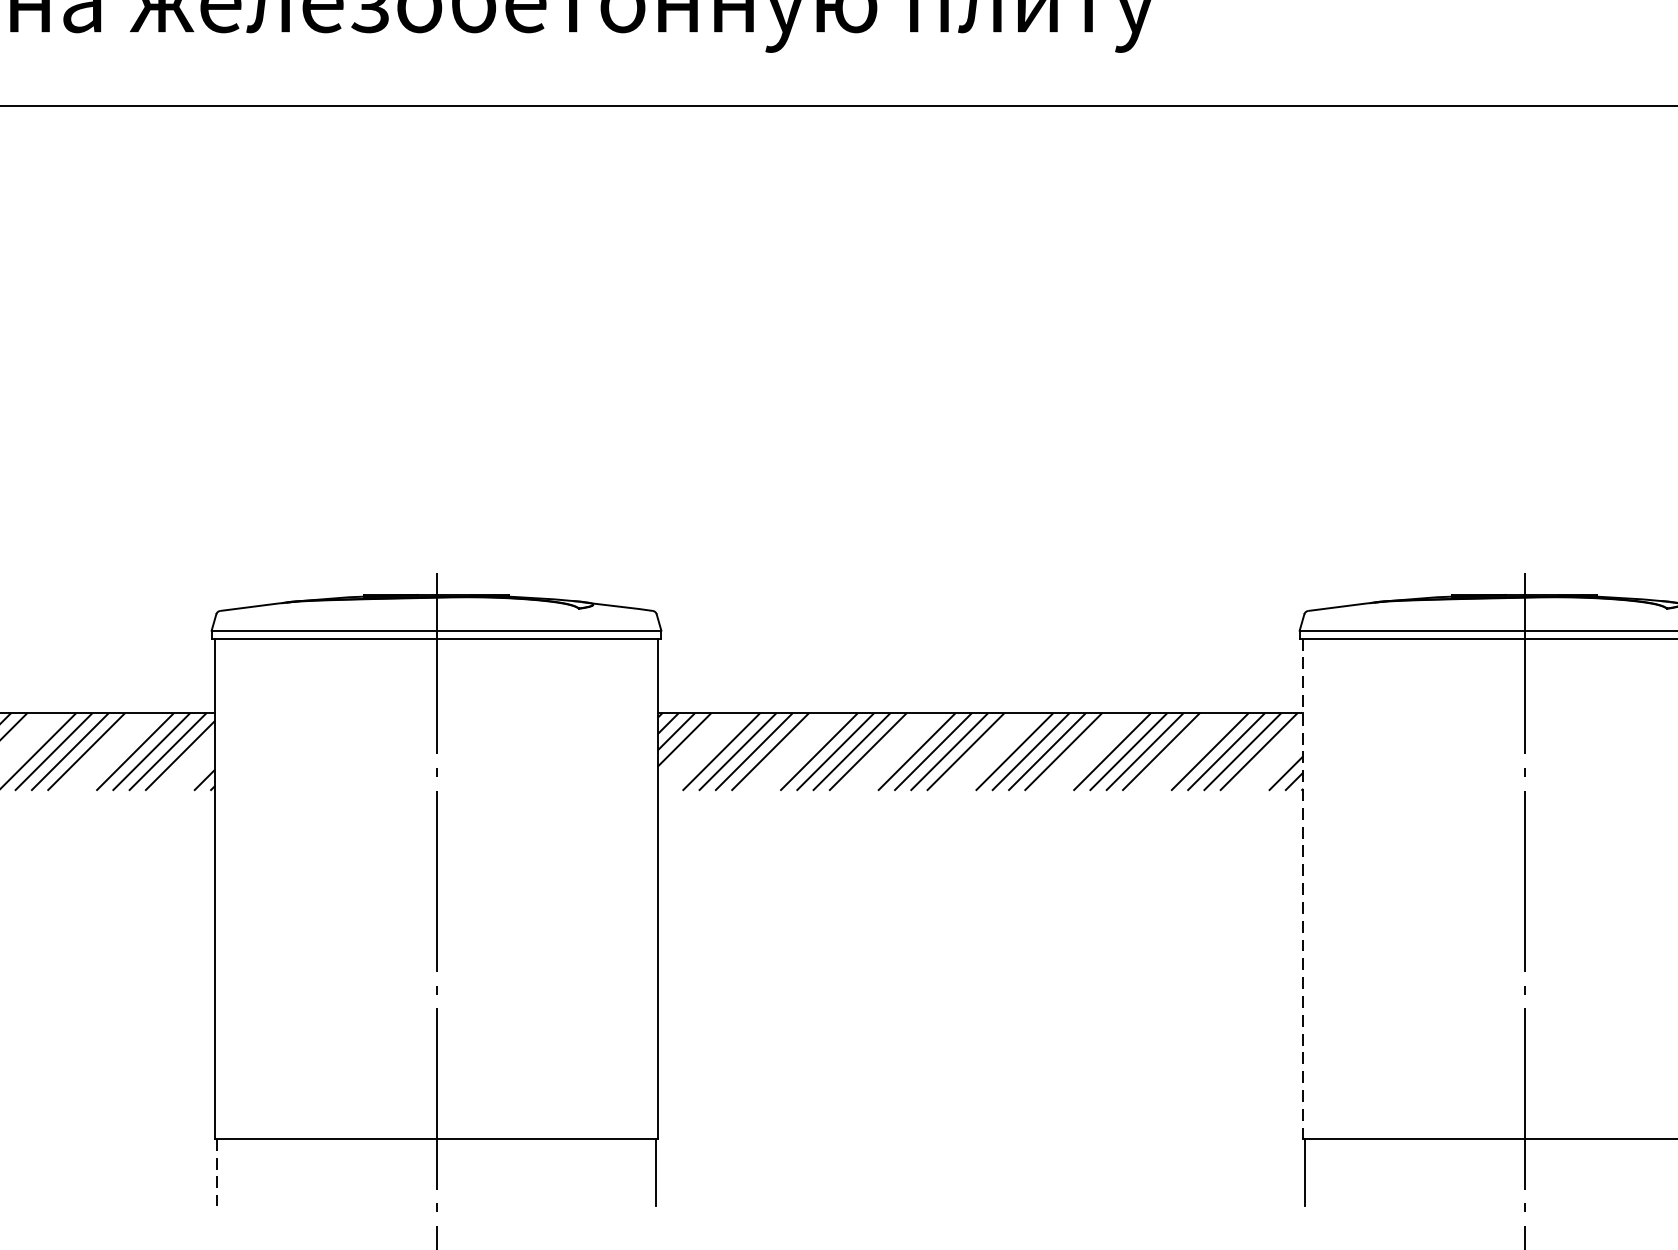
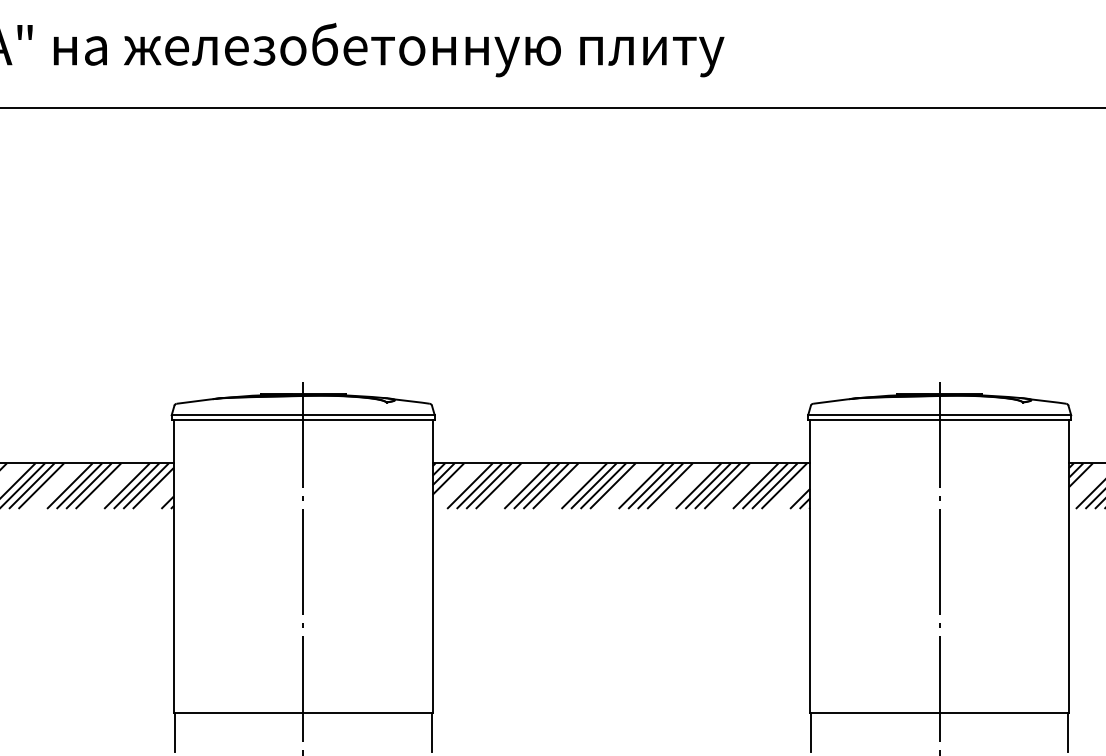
line: (1303, 889) -> (810, 566), dashed -> solid
line: (216, 1172) -> (174, 732), dashed -> solid

